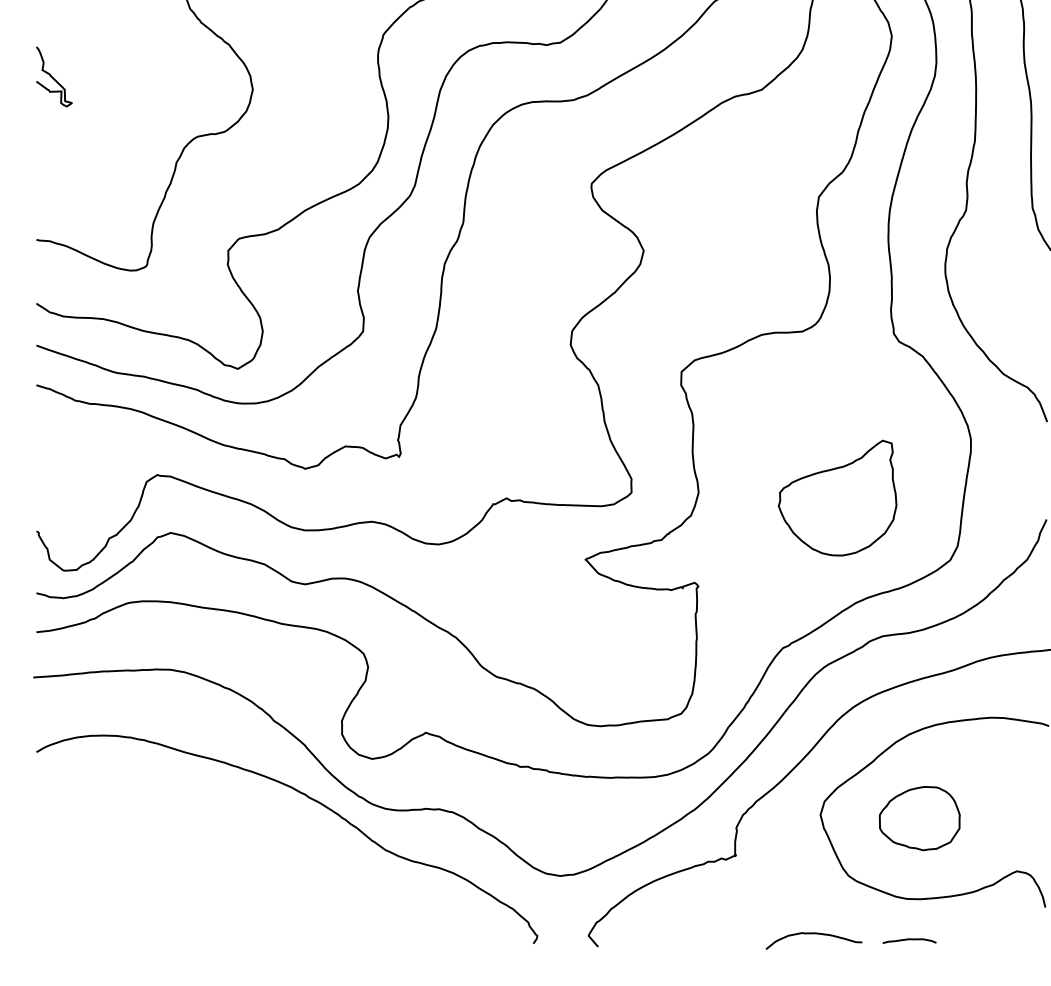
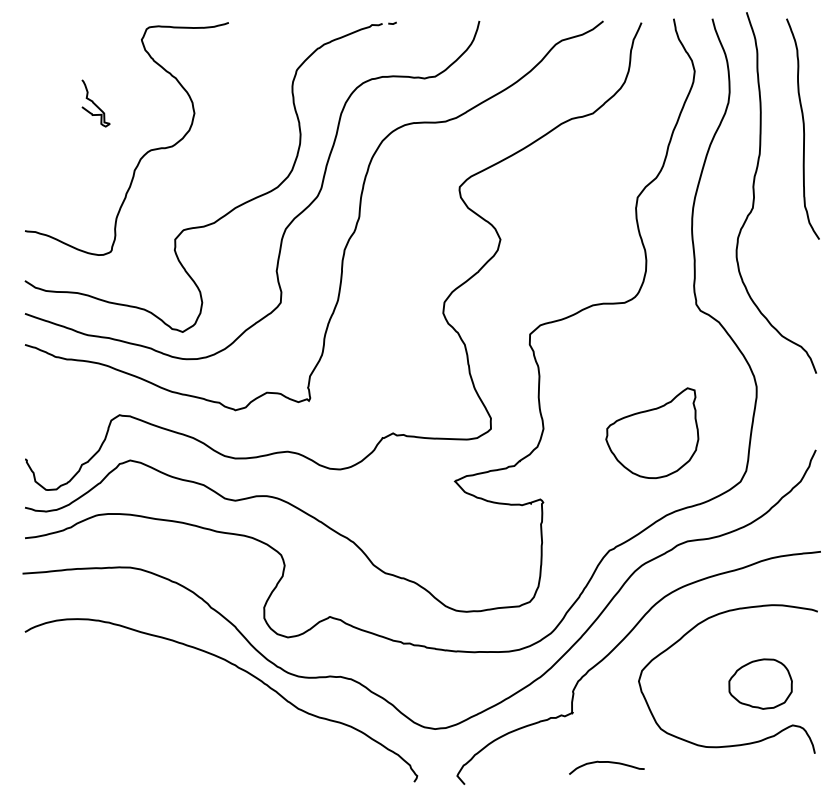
curve: (53, 77) -> (95, 103), moved
part: (919, 817) -> (760, 683), moved
curve: (813, 934) -> (606, 762), moved
curve: (909, 940) -> (708, 779), removed

